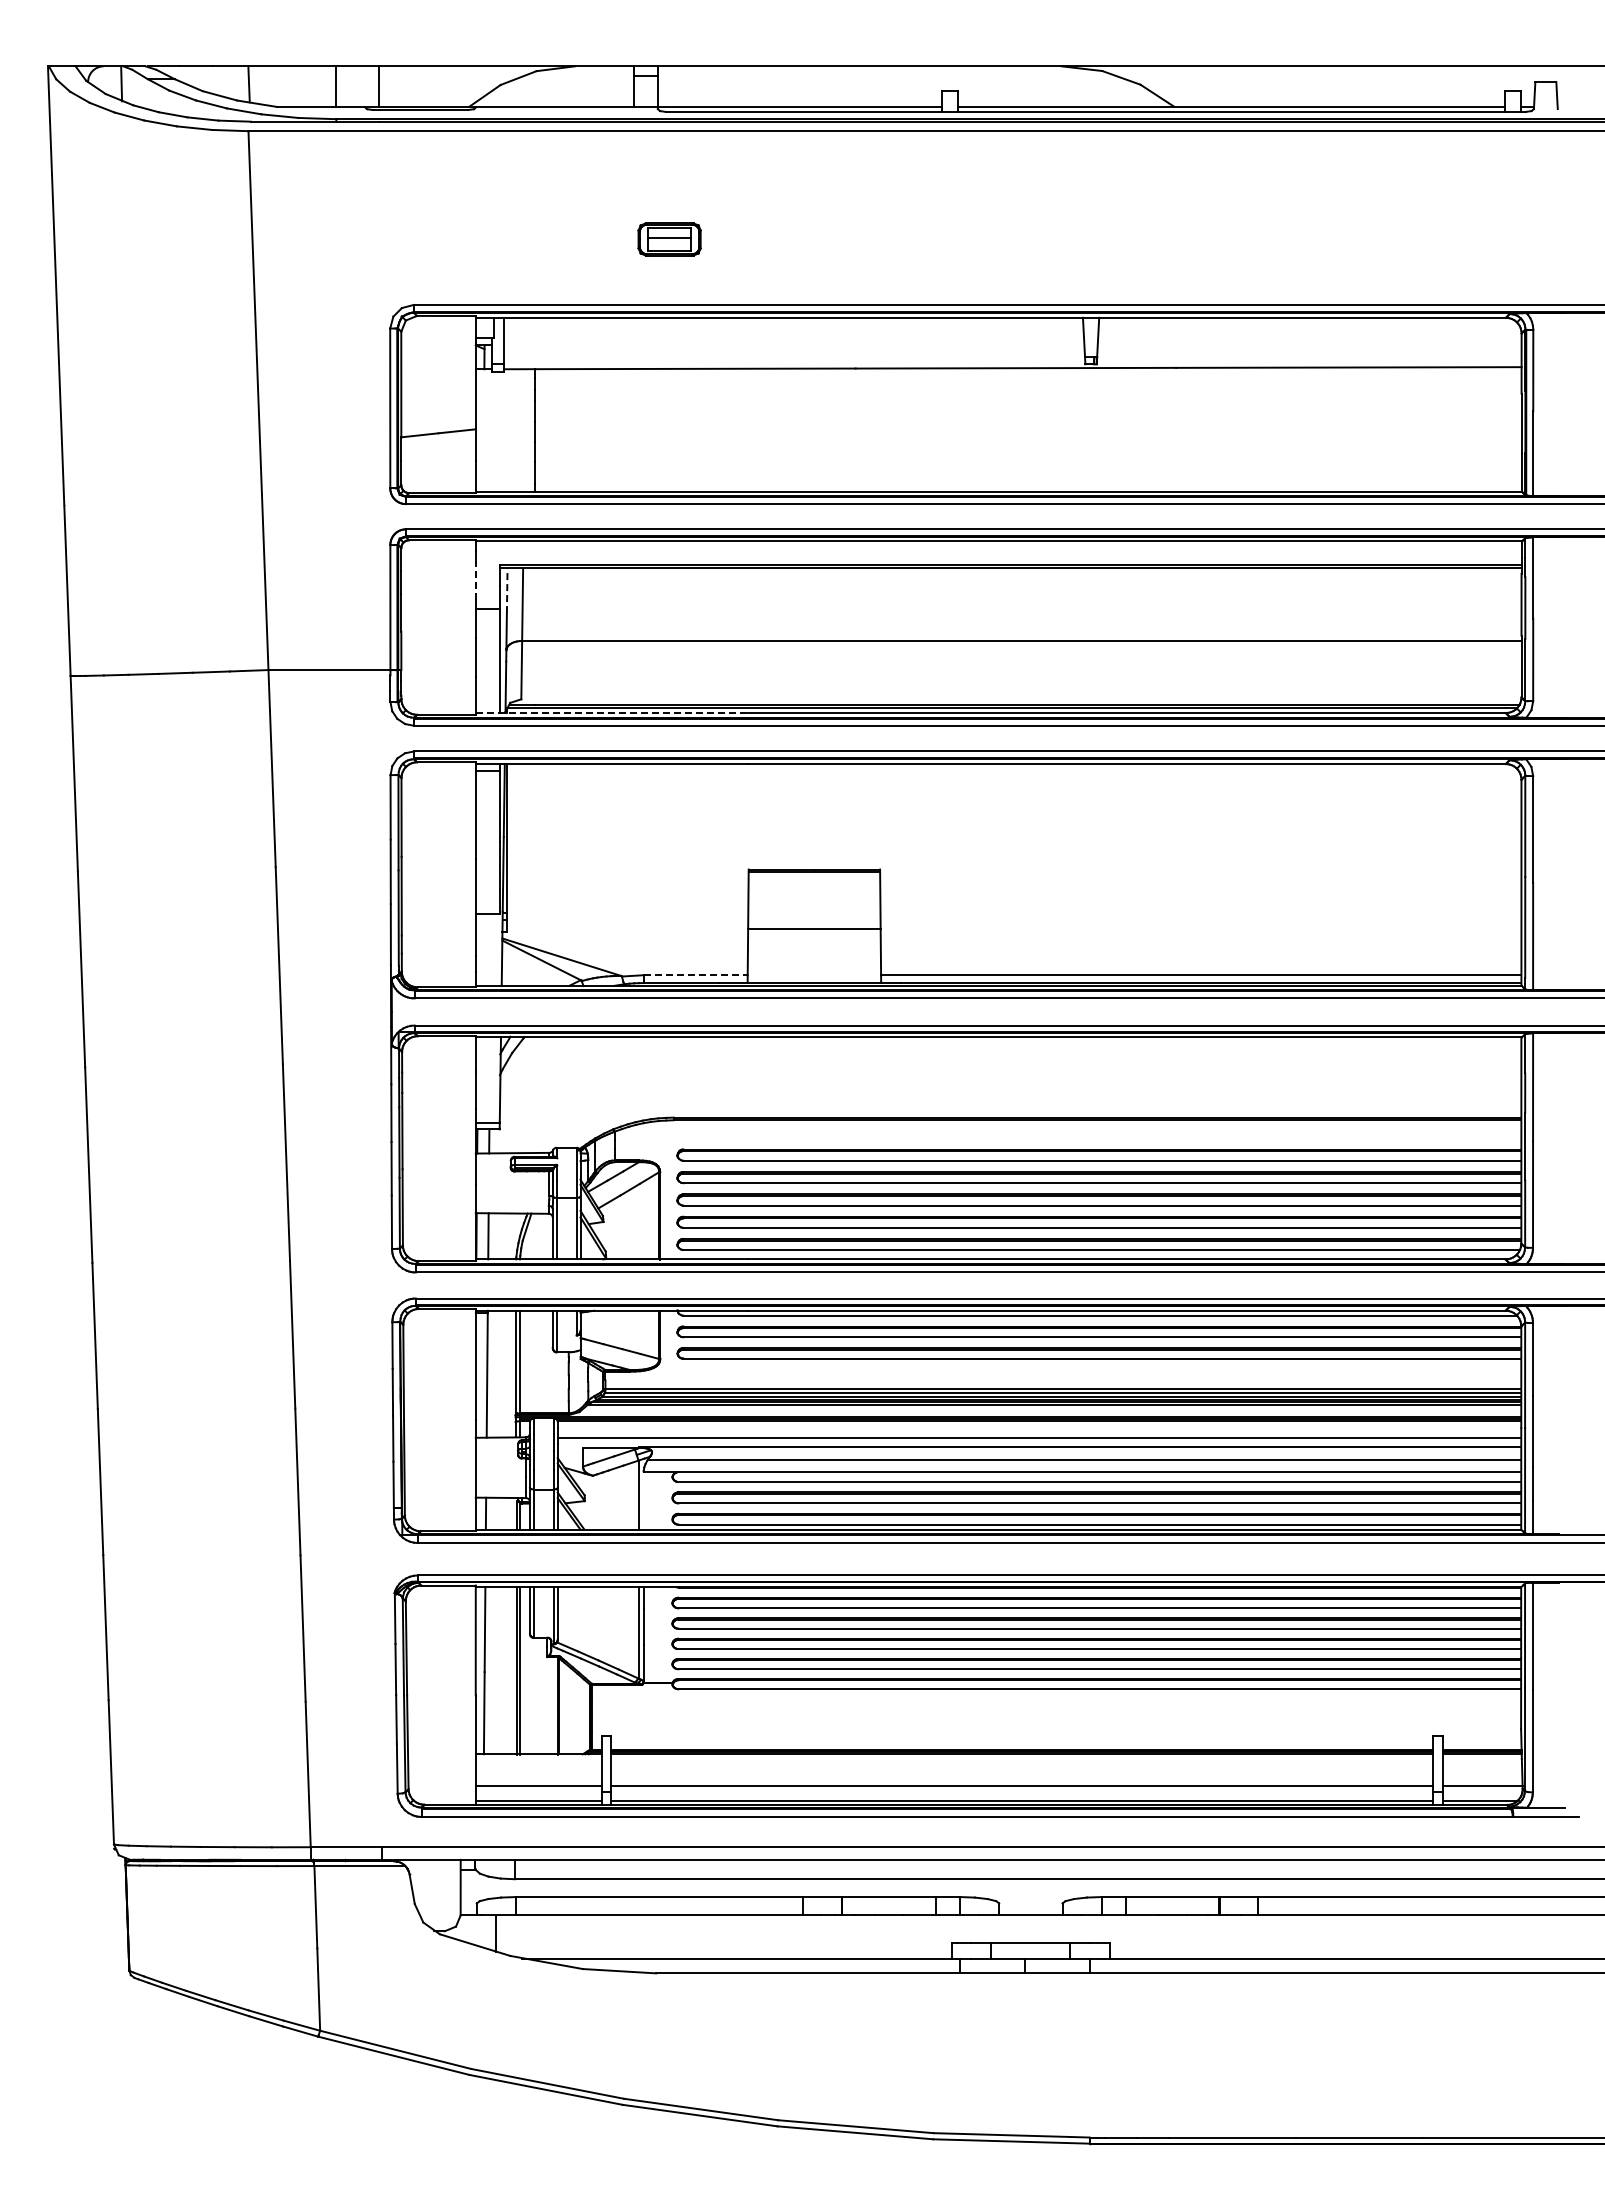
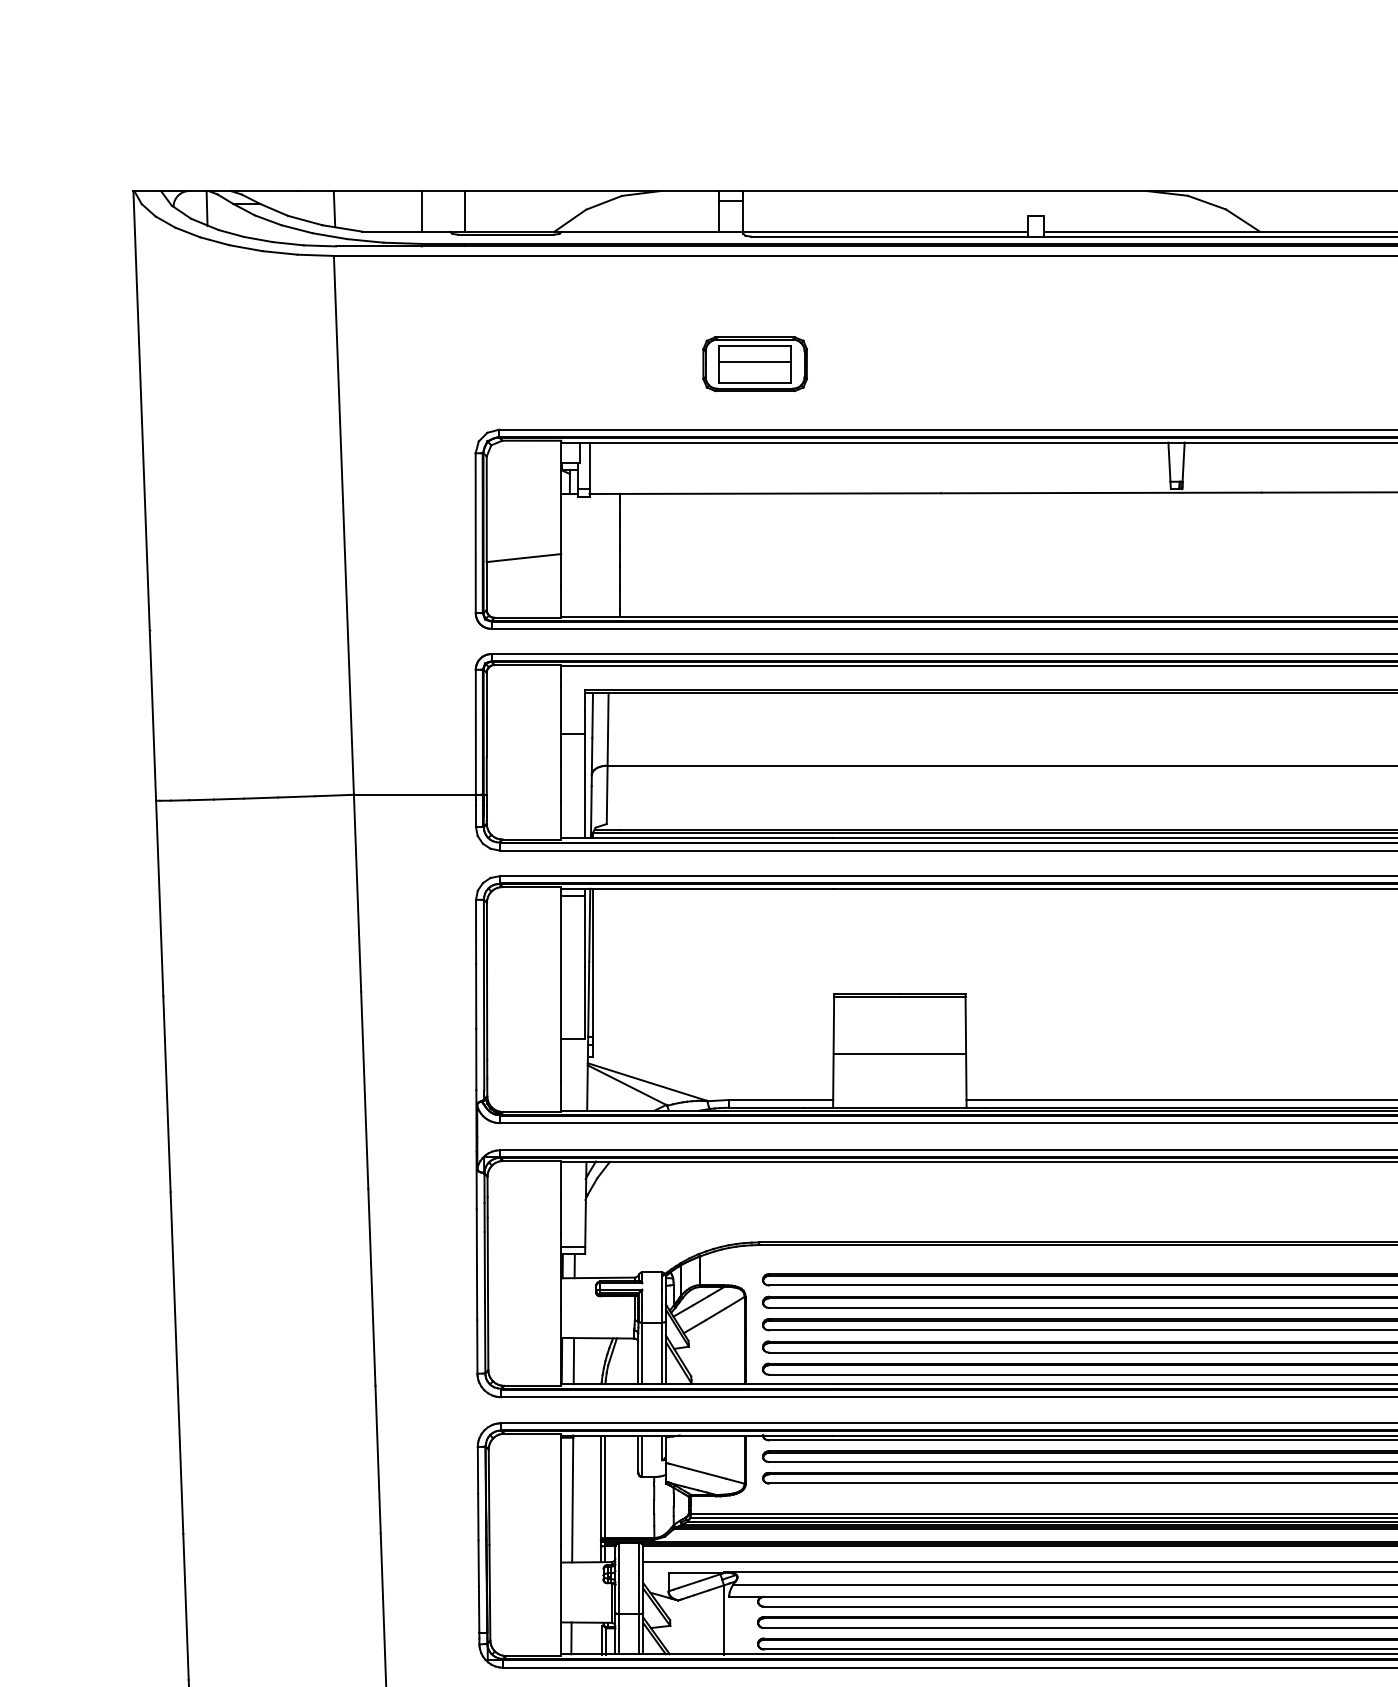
part: (669, 239) -> (754, 364), size x1.67
line: (475, 580) -> (560, 705), dashed -> solid
line: (507, 590) -> (592, 715), dashed -> solid
line: (611, 713) -> (696, 838), dashed -> solid
line: (695, 975) -> (780, 1100), dashed -> solid

